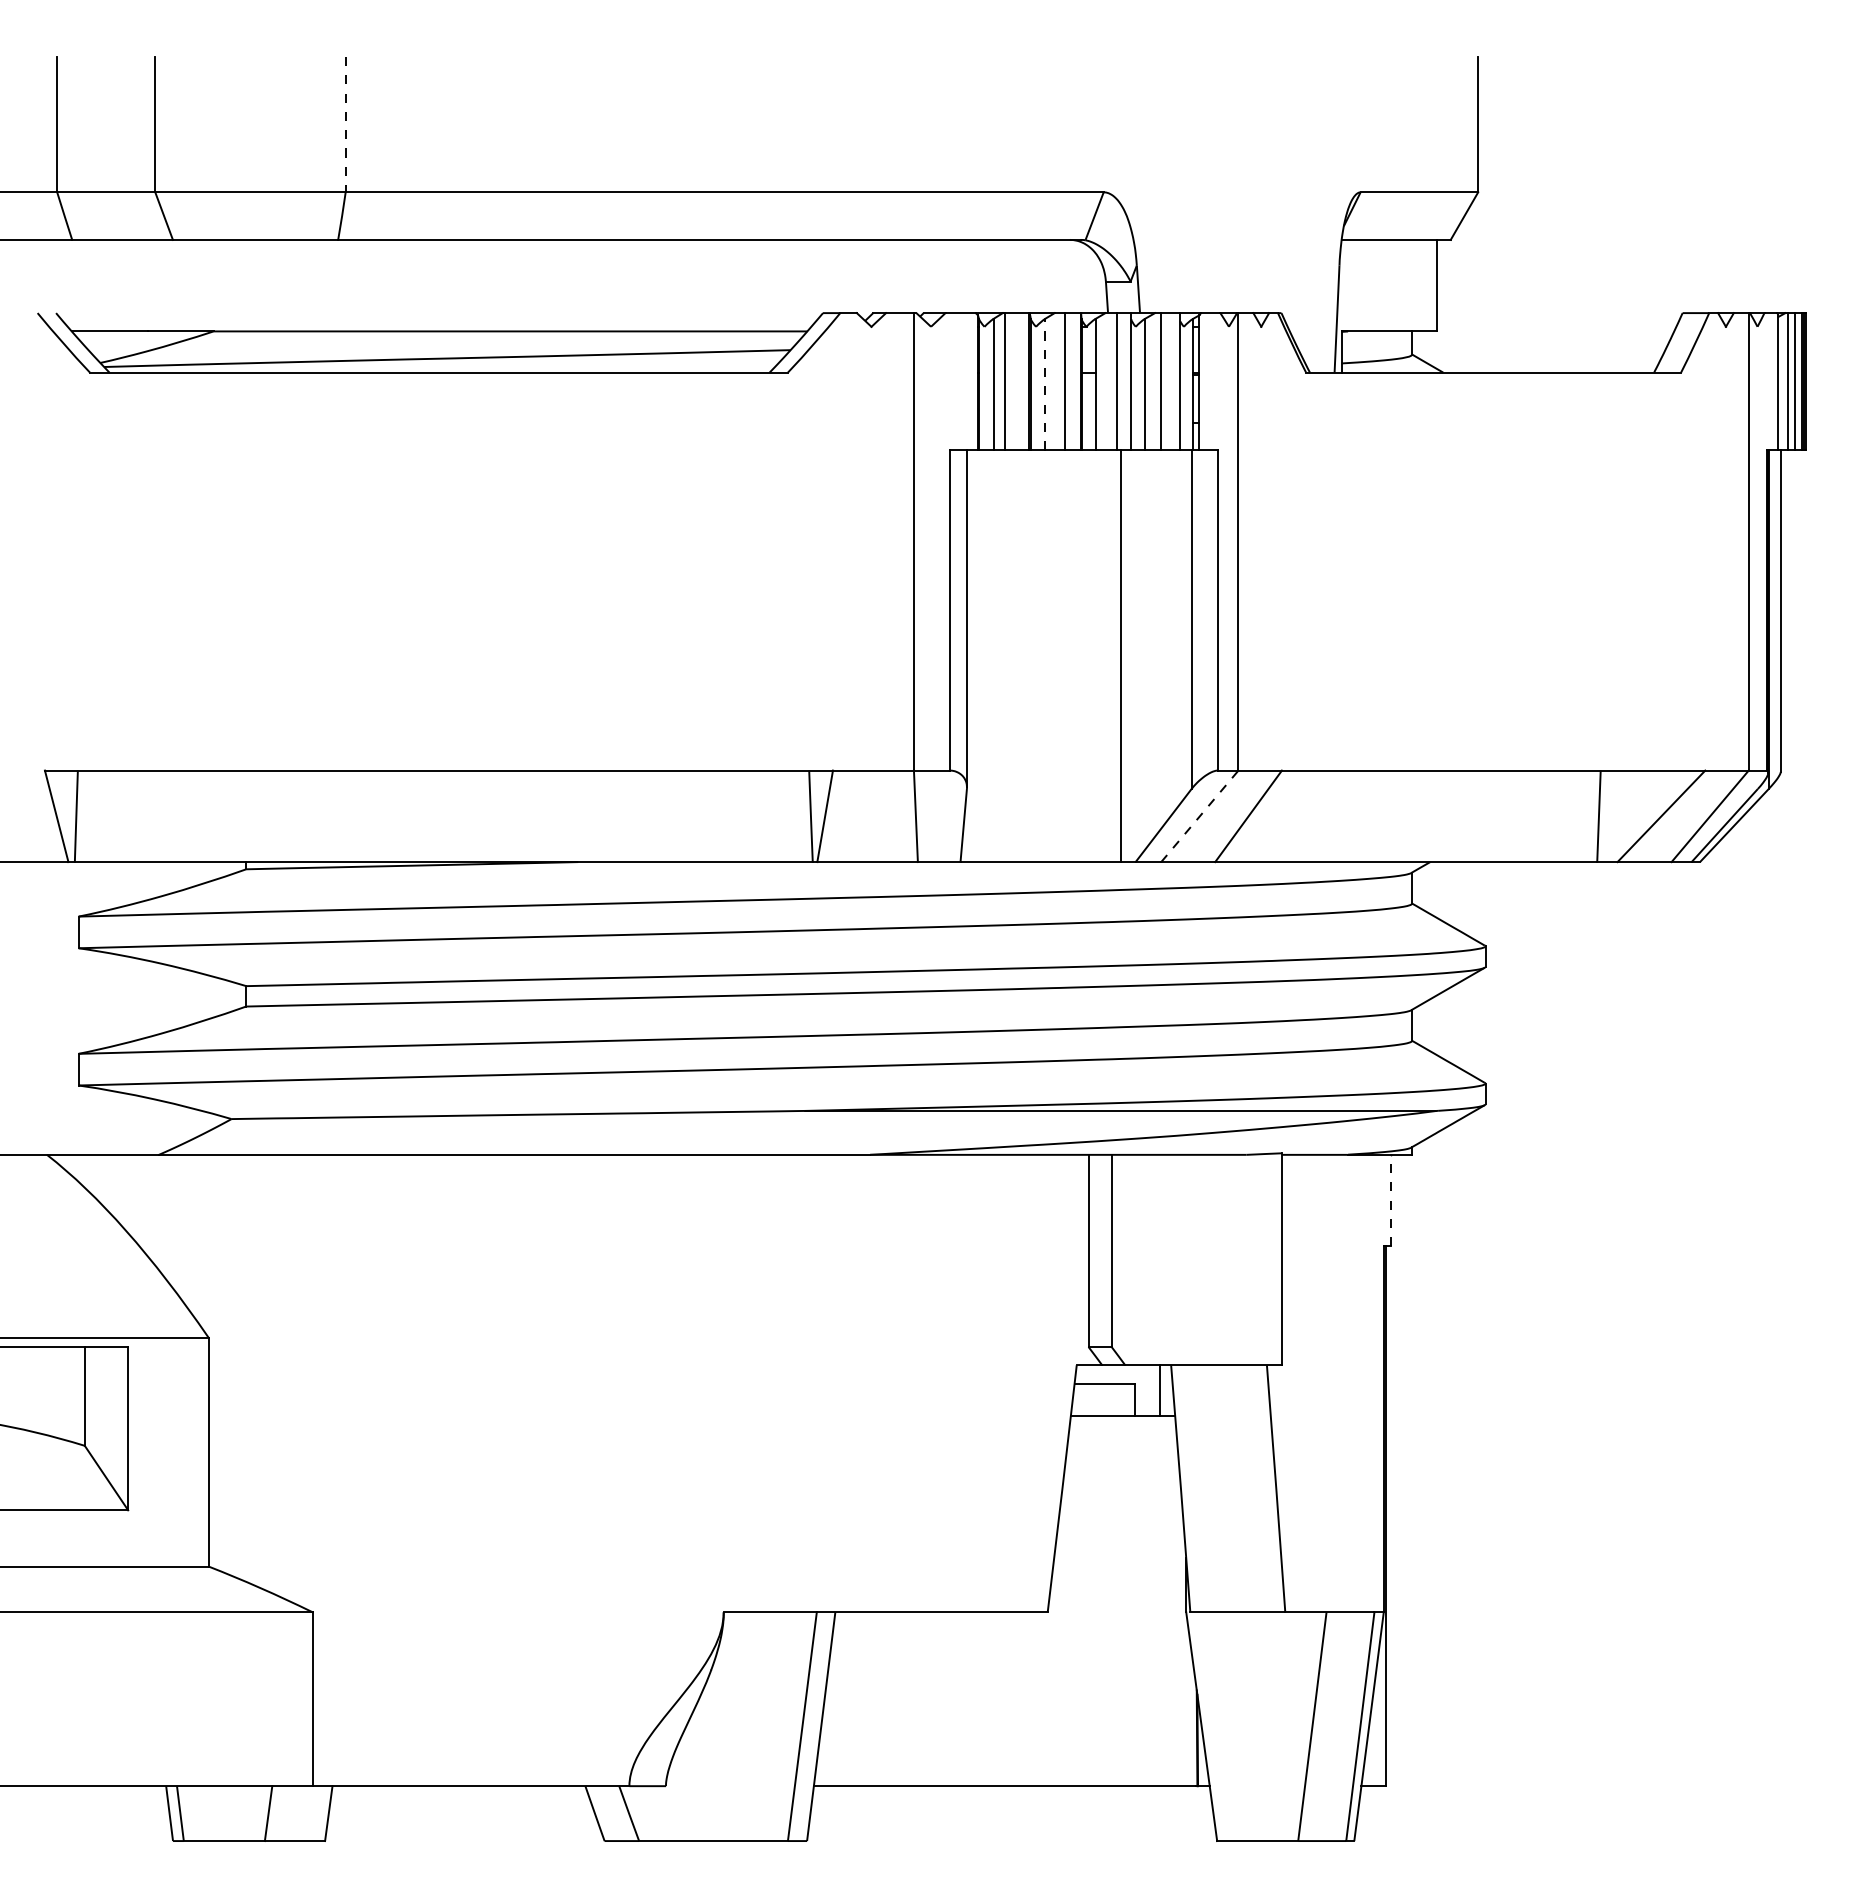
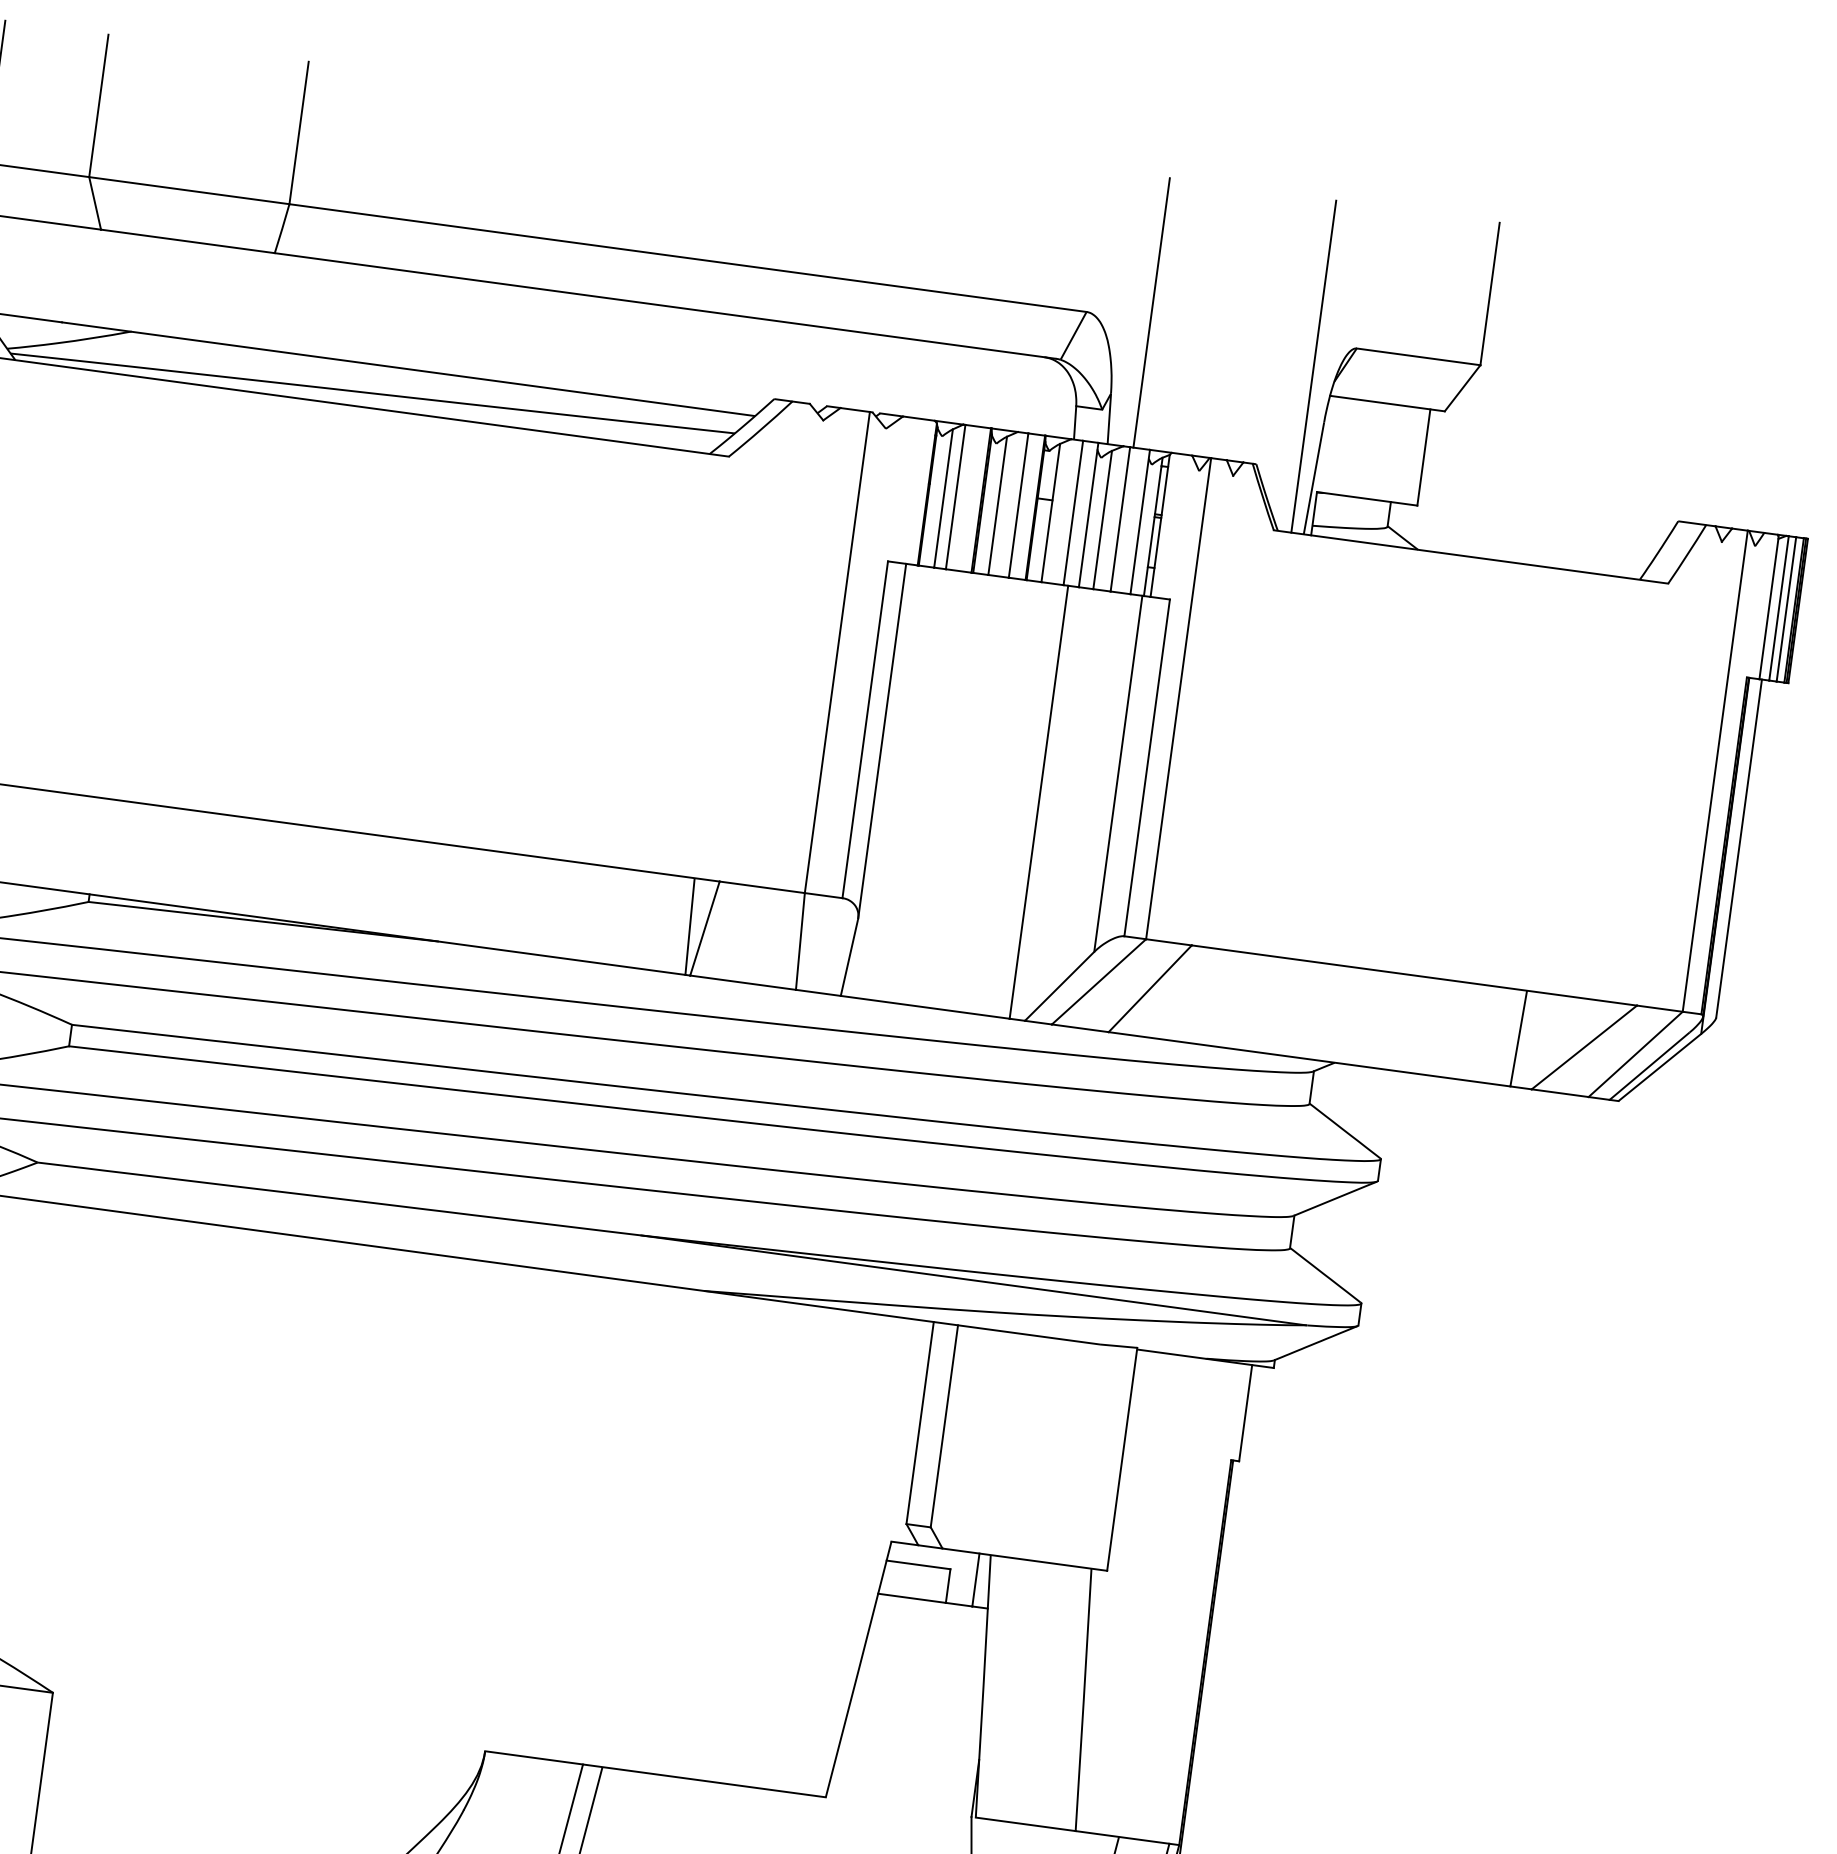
line: (345, 124) -> (298, 132), dashed -> solid
line: (1164, 184) -> (1151, 312), added
line: (1322, 214) -> (1313, 366), added
line: (1045, 384) -> (998, 505), dashed -> solid
line: (1199, 816) -> (1098, 981), dashed -> solid
line: (1391, 1200) -> (1245, 1413), dashed -> solid

